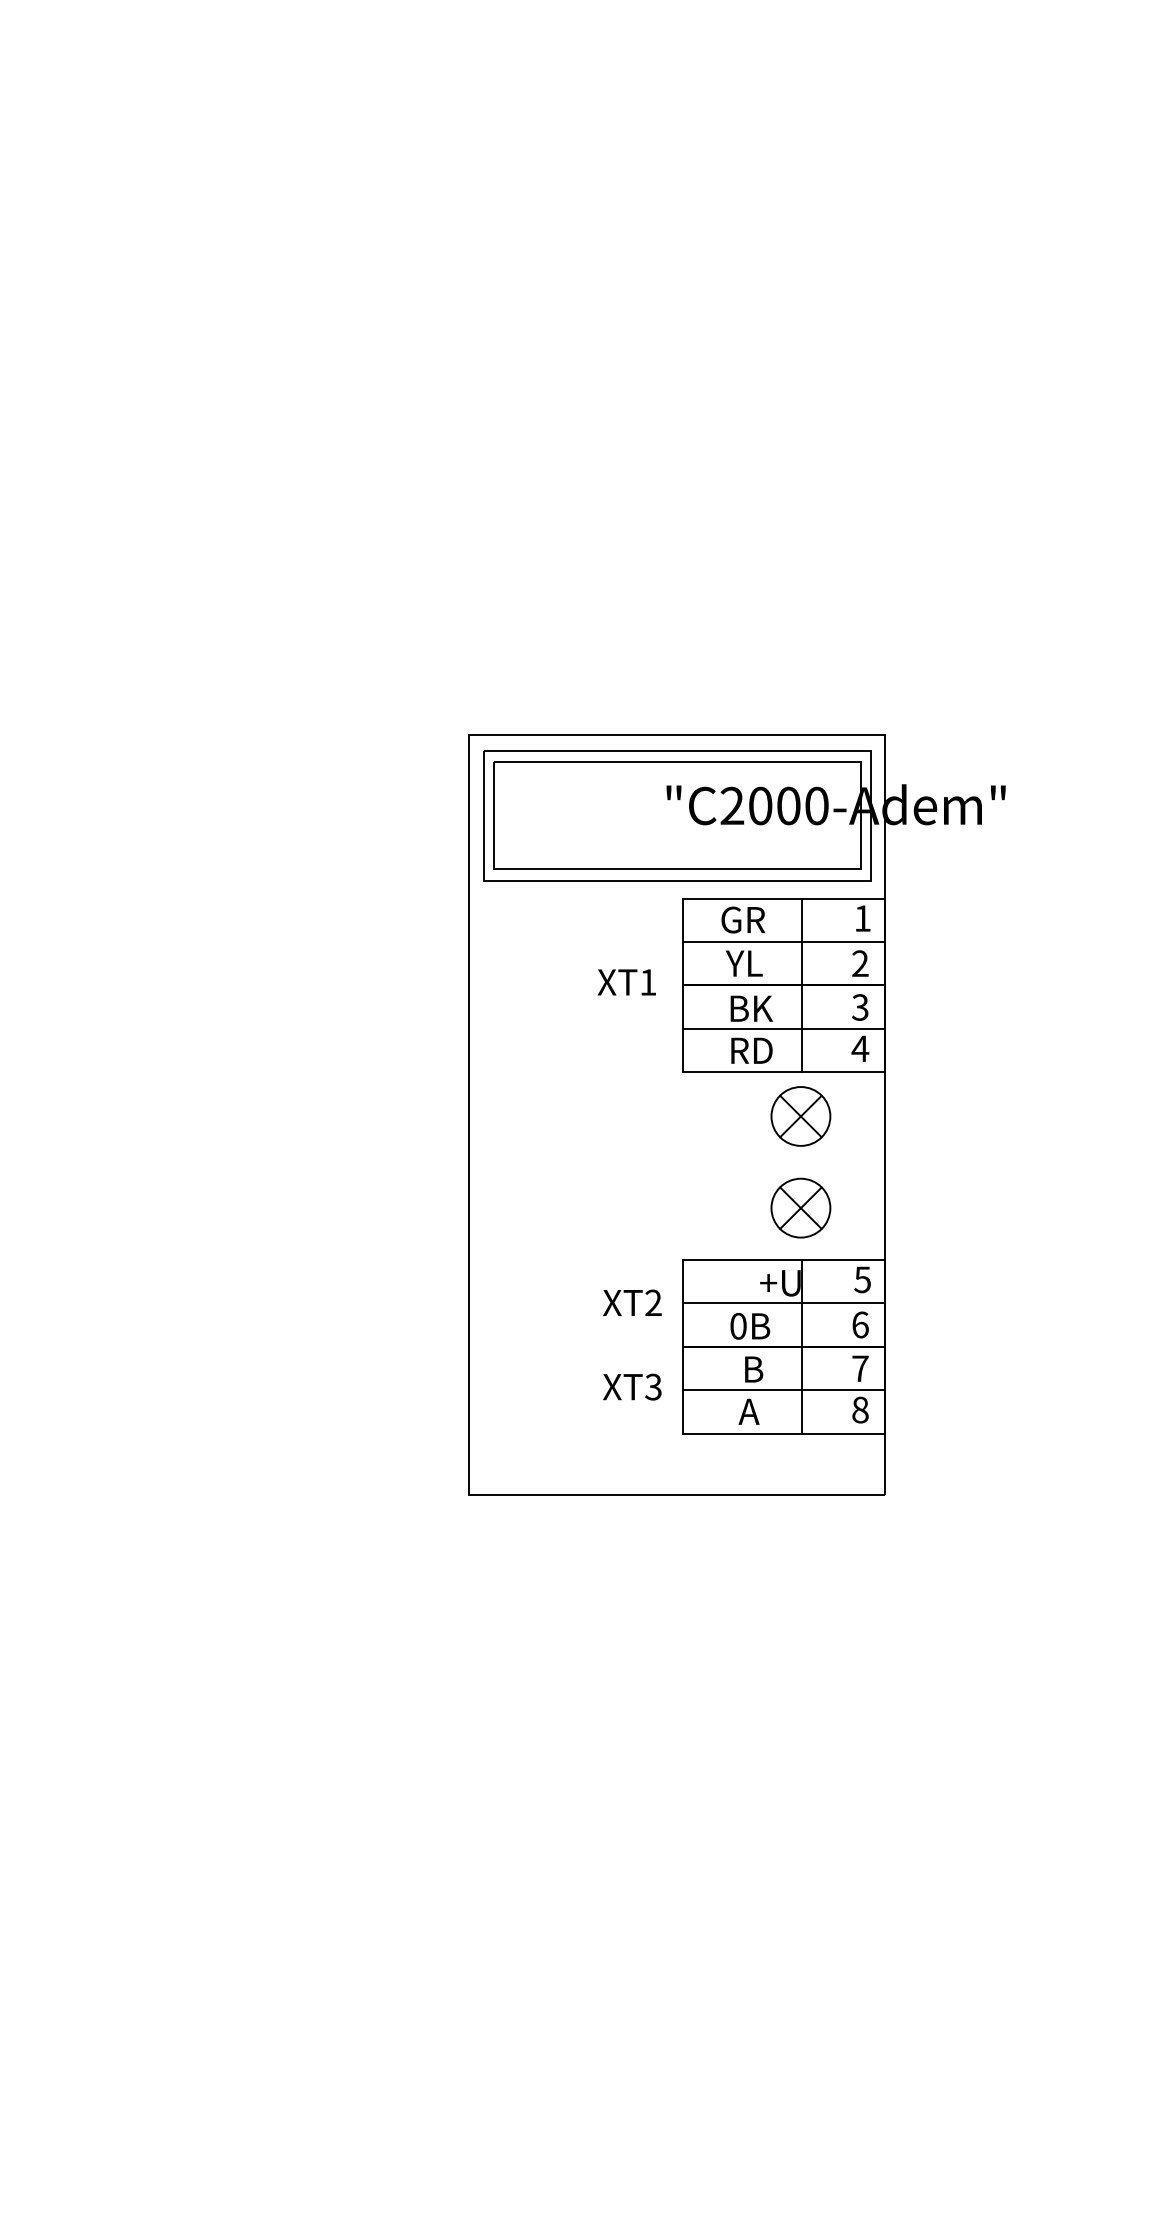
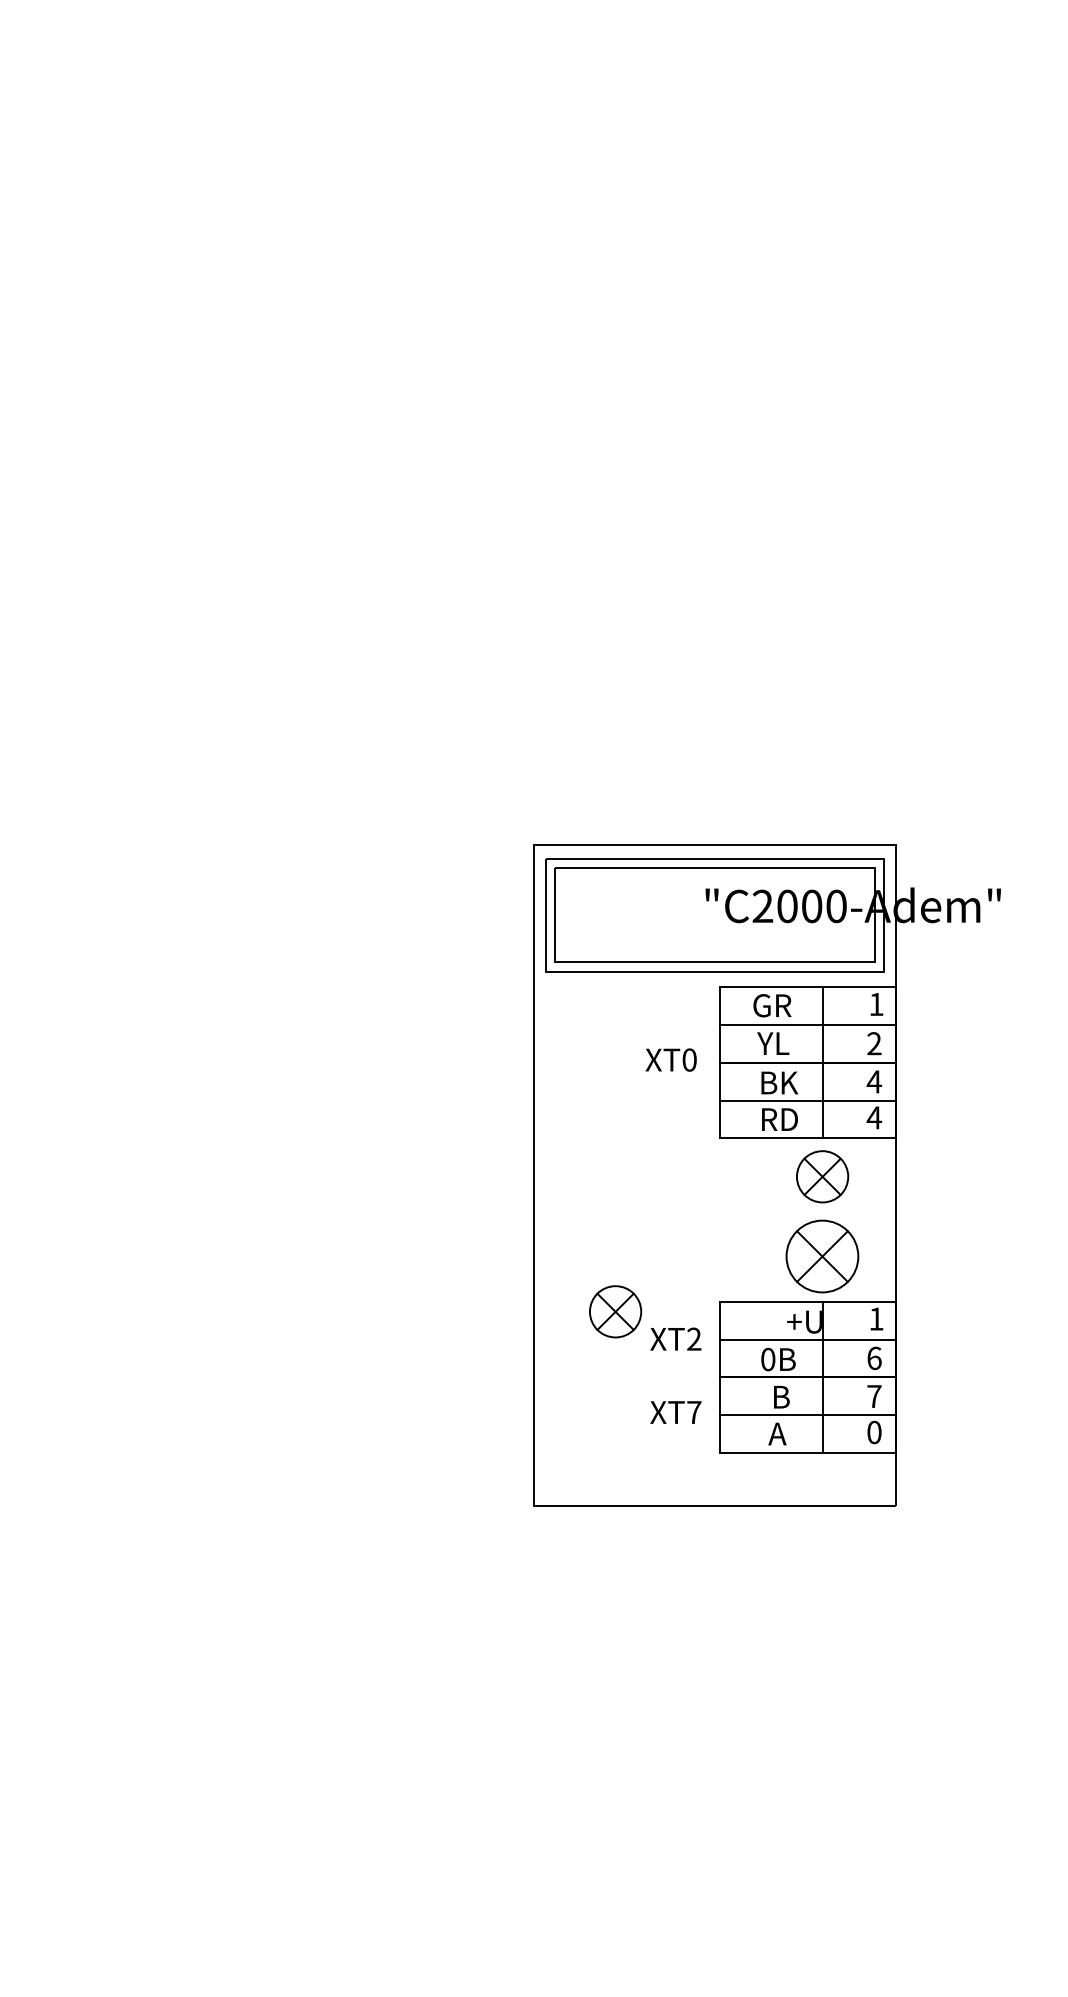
text: (648, 981) -> (689, 1059), 1 -> 0
text: (860, 1007) -> (874, 1081), 3 -> 4
part: (800, 1207) -> (822, 1256), size x1.4
part: (563, 1271) -> (615, 1311), added
text: (862, 1279) -> (876, 1318), 5 -> 1
text: (653, 1387) -> (694, 1412), 3 -> 7
text: (860, 1410) -> (874, 1432), 8 -> 0

